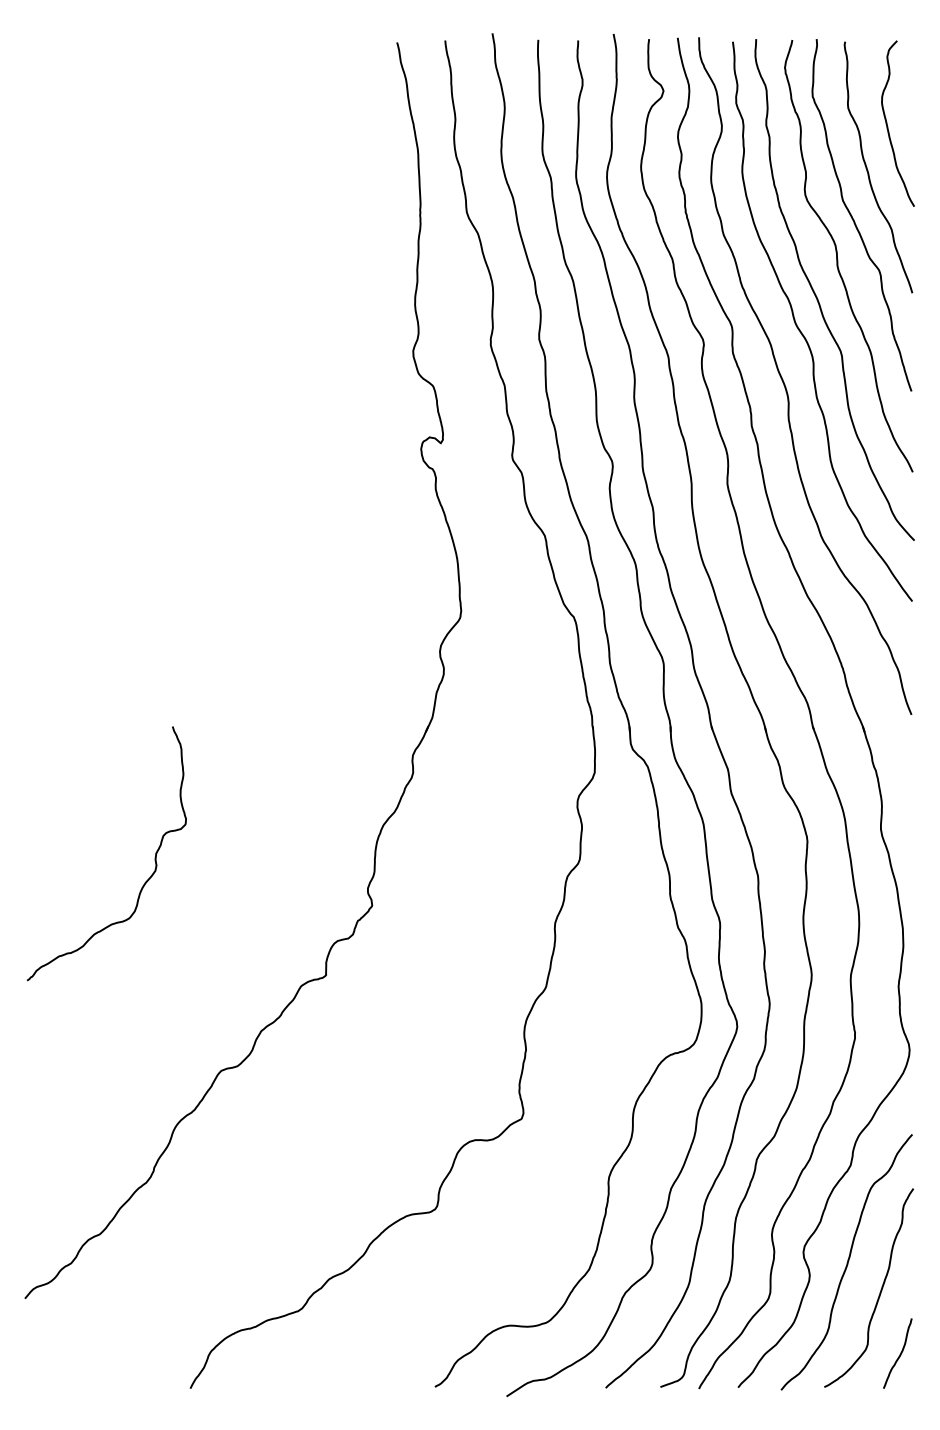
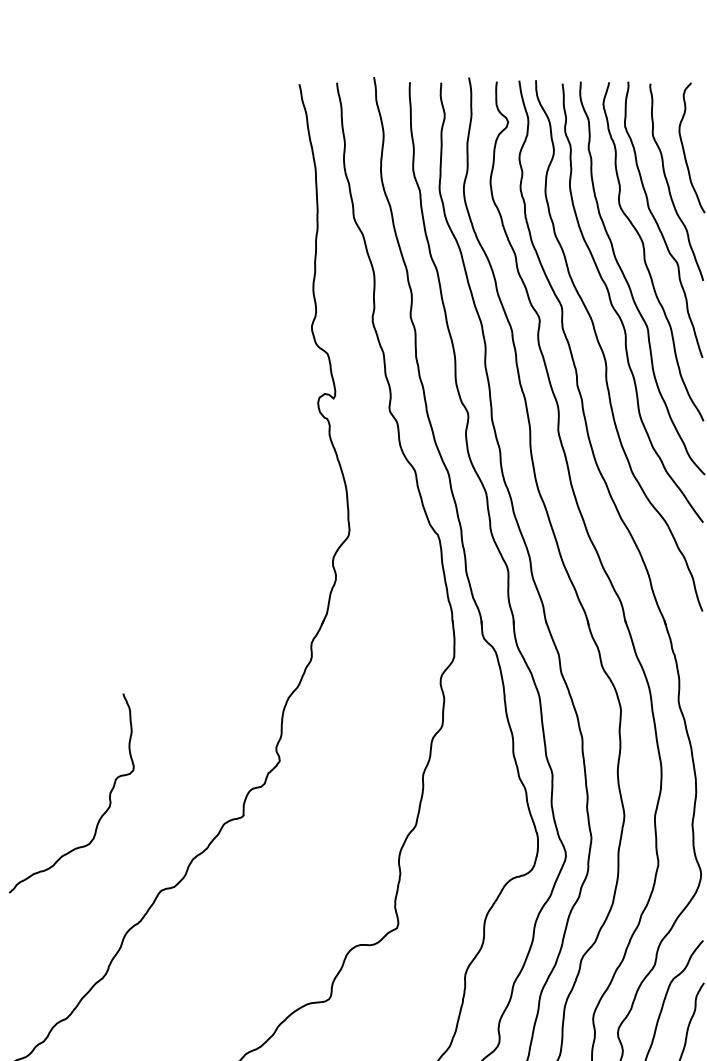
curve: (144, 882) -> (101, 815), moved

